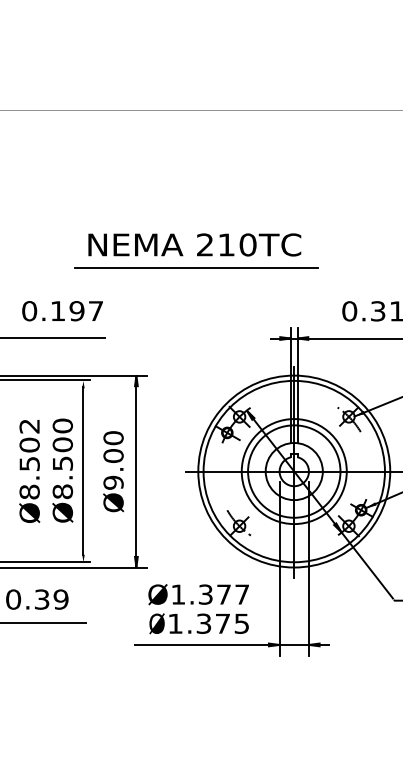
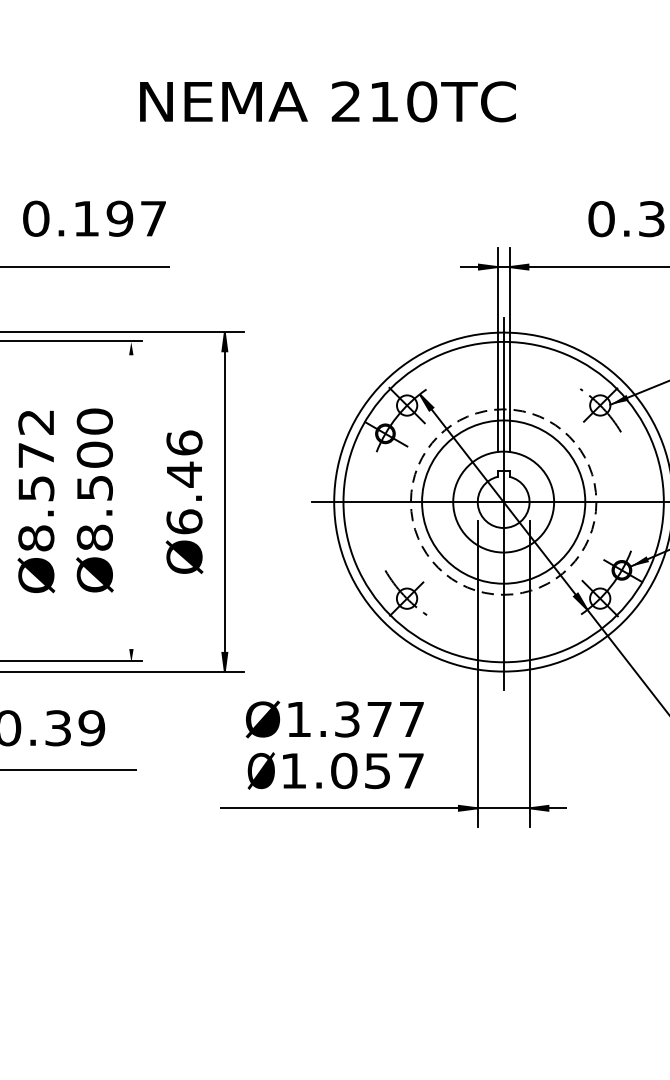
line: (196, 267) -> (330, 141), removed
text: (29, 444) -> (36, 454), Ø8.502 -> Ø8.572
text: (113, 460) -> (184, 482), Ø9.00 -> Ø6.46
line: (83, 471) -> (131, 501), removed
circle: (293, 471) -> (502, 501), solid -> dashed
text: (222, 623) -> (376, 770), 1.375 -> 1.057

